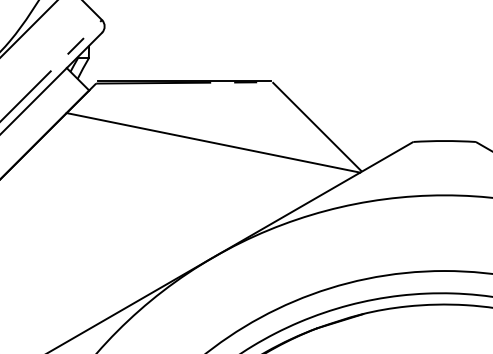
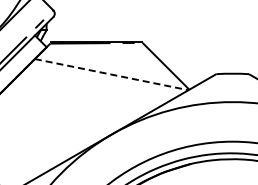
line: (214, 142) -> (112, 74), solid -> dashed

